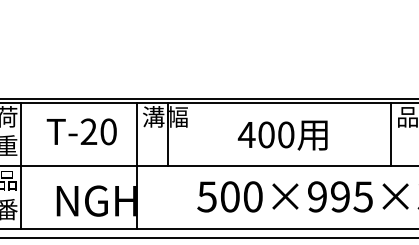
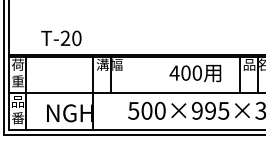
text: (82, 130) -> (61, 37), moved
text: (283, 135) -> (195, 73), moved

